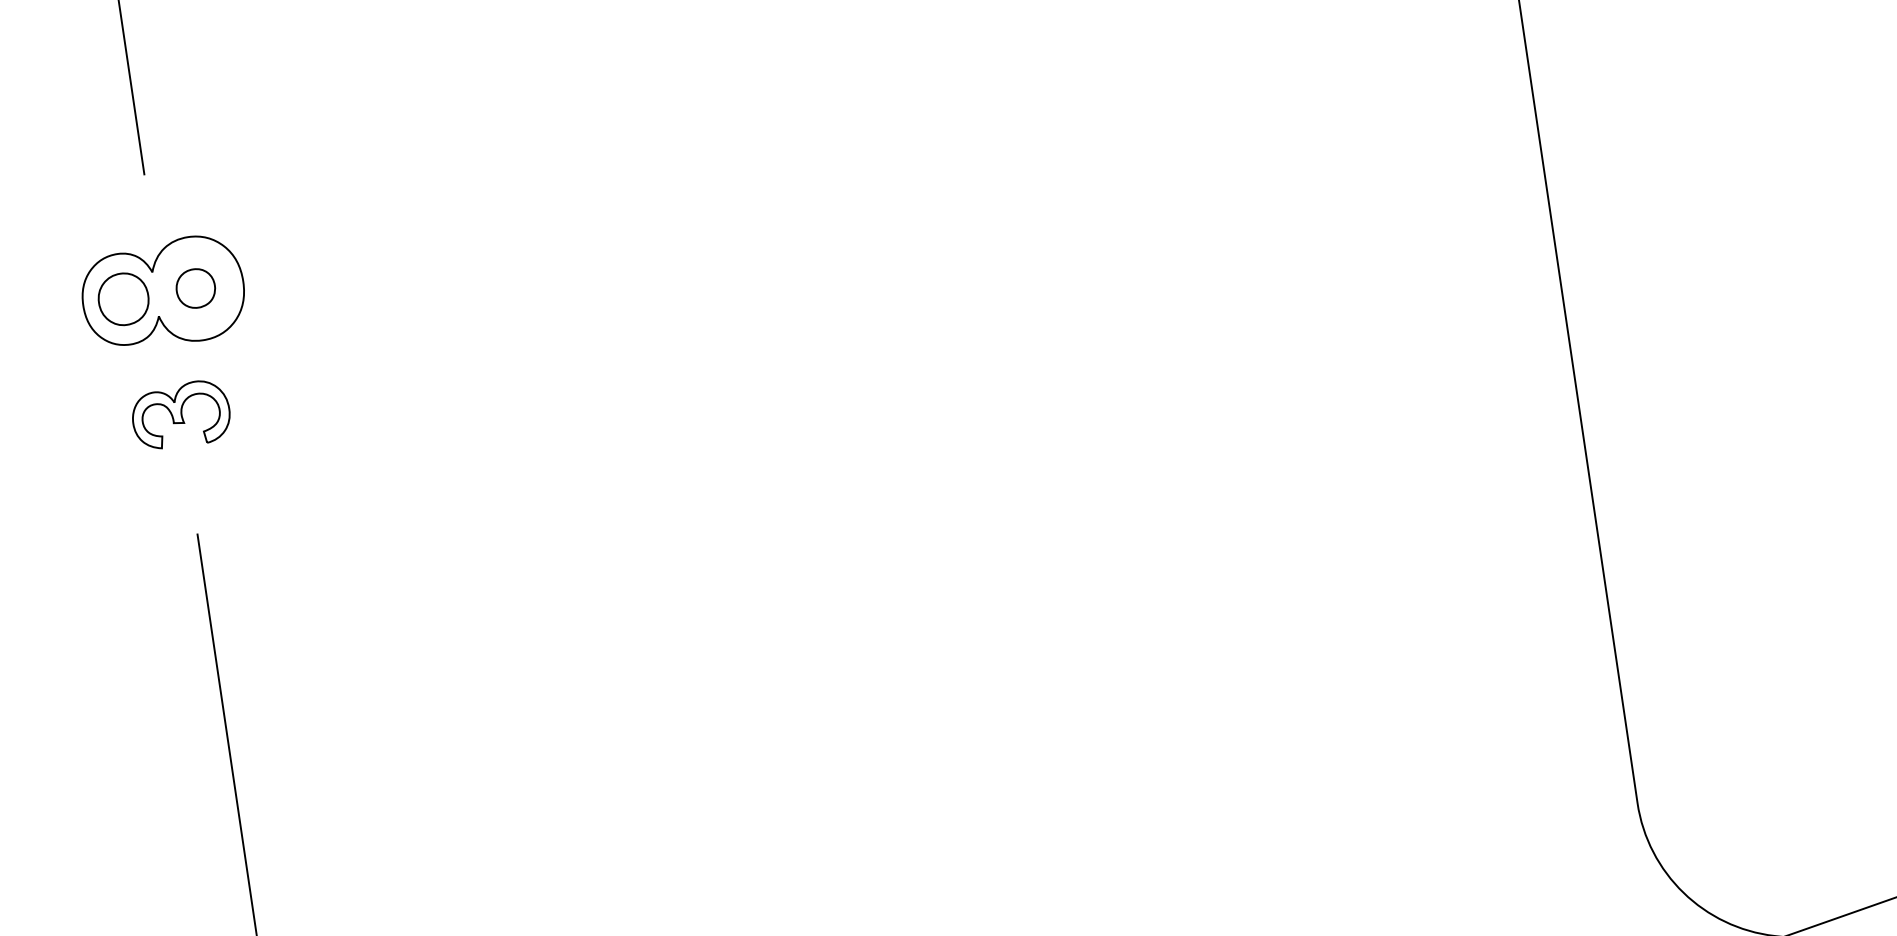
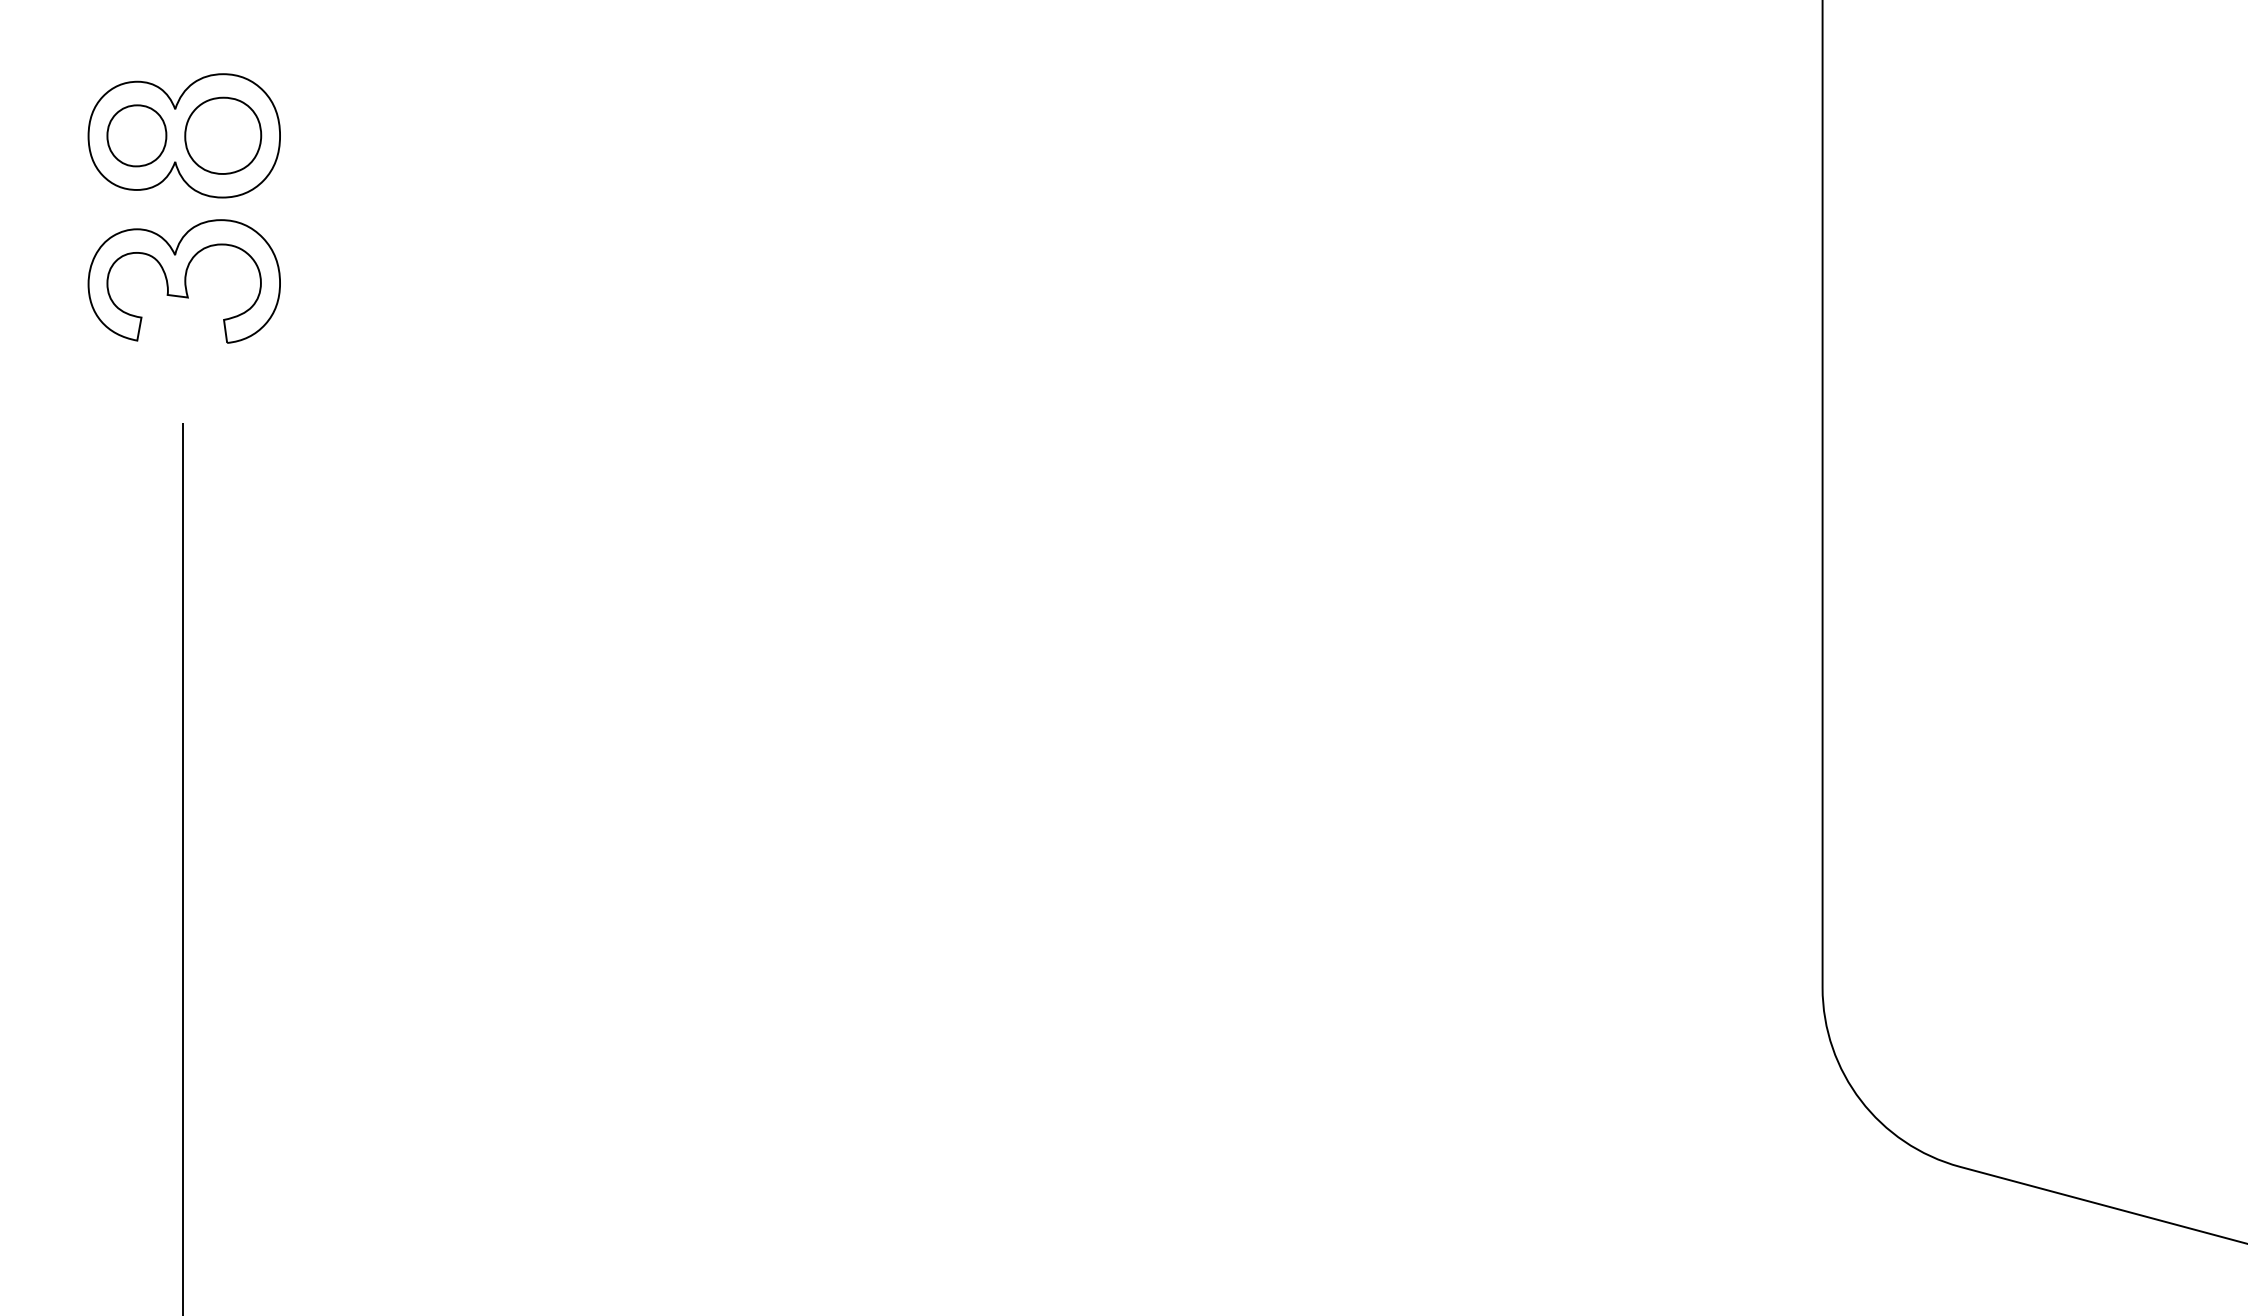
part: (195, 288) -> (223, 135), size x1.67
part: (180, 415) -> (183, 281), size x1.67

